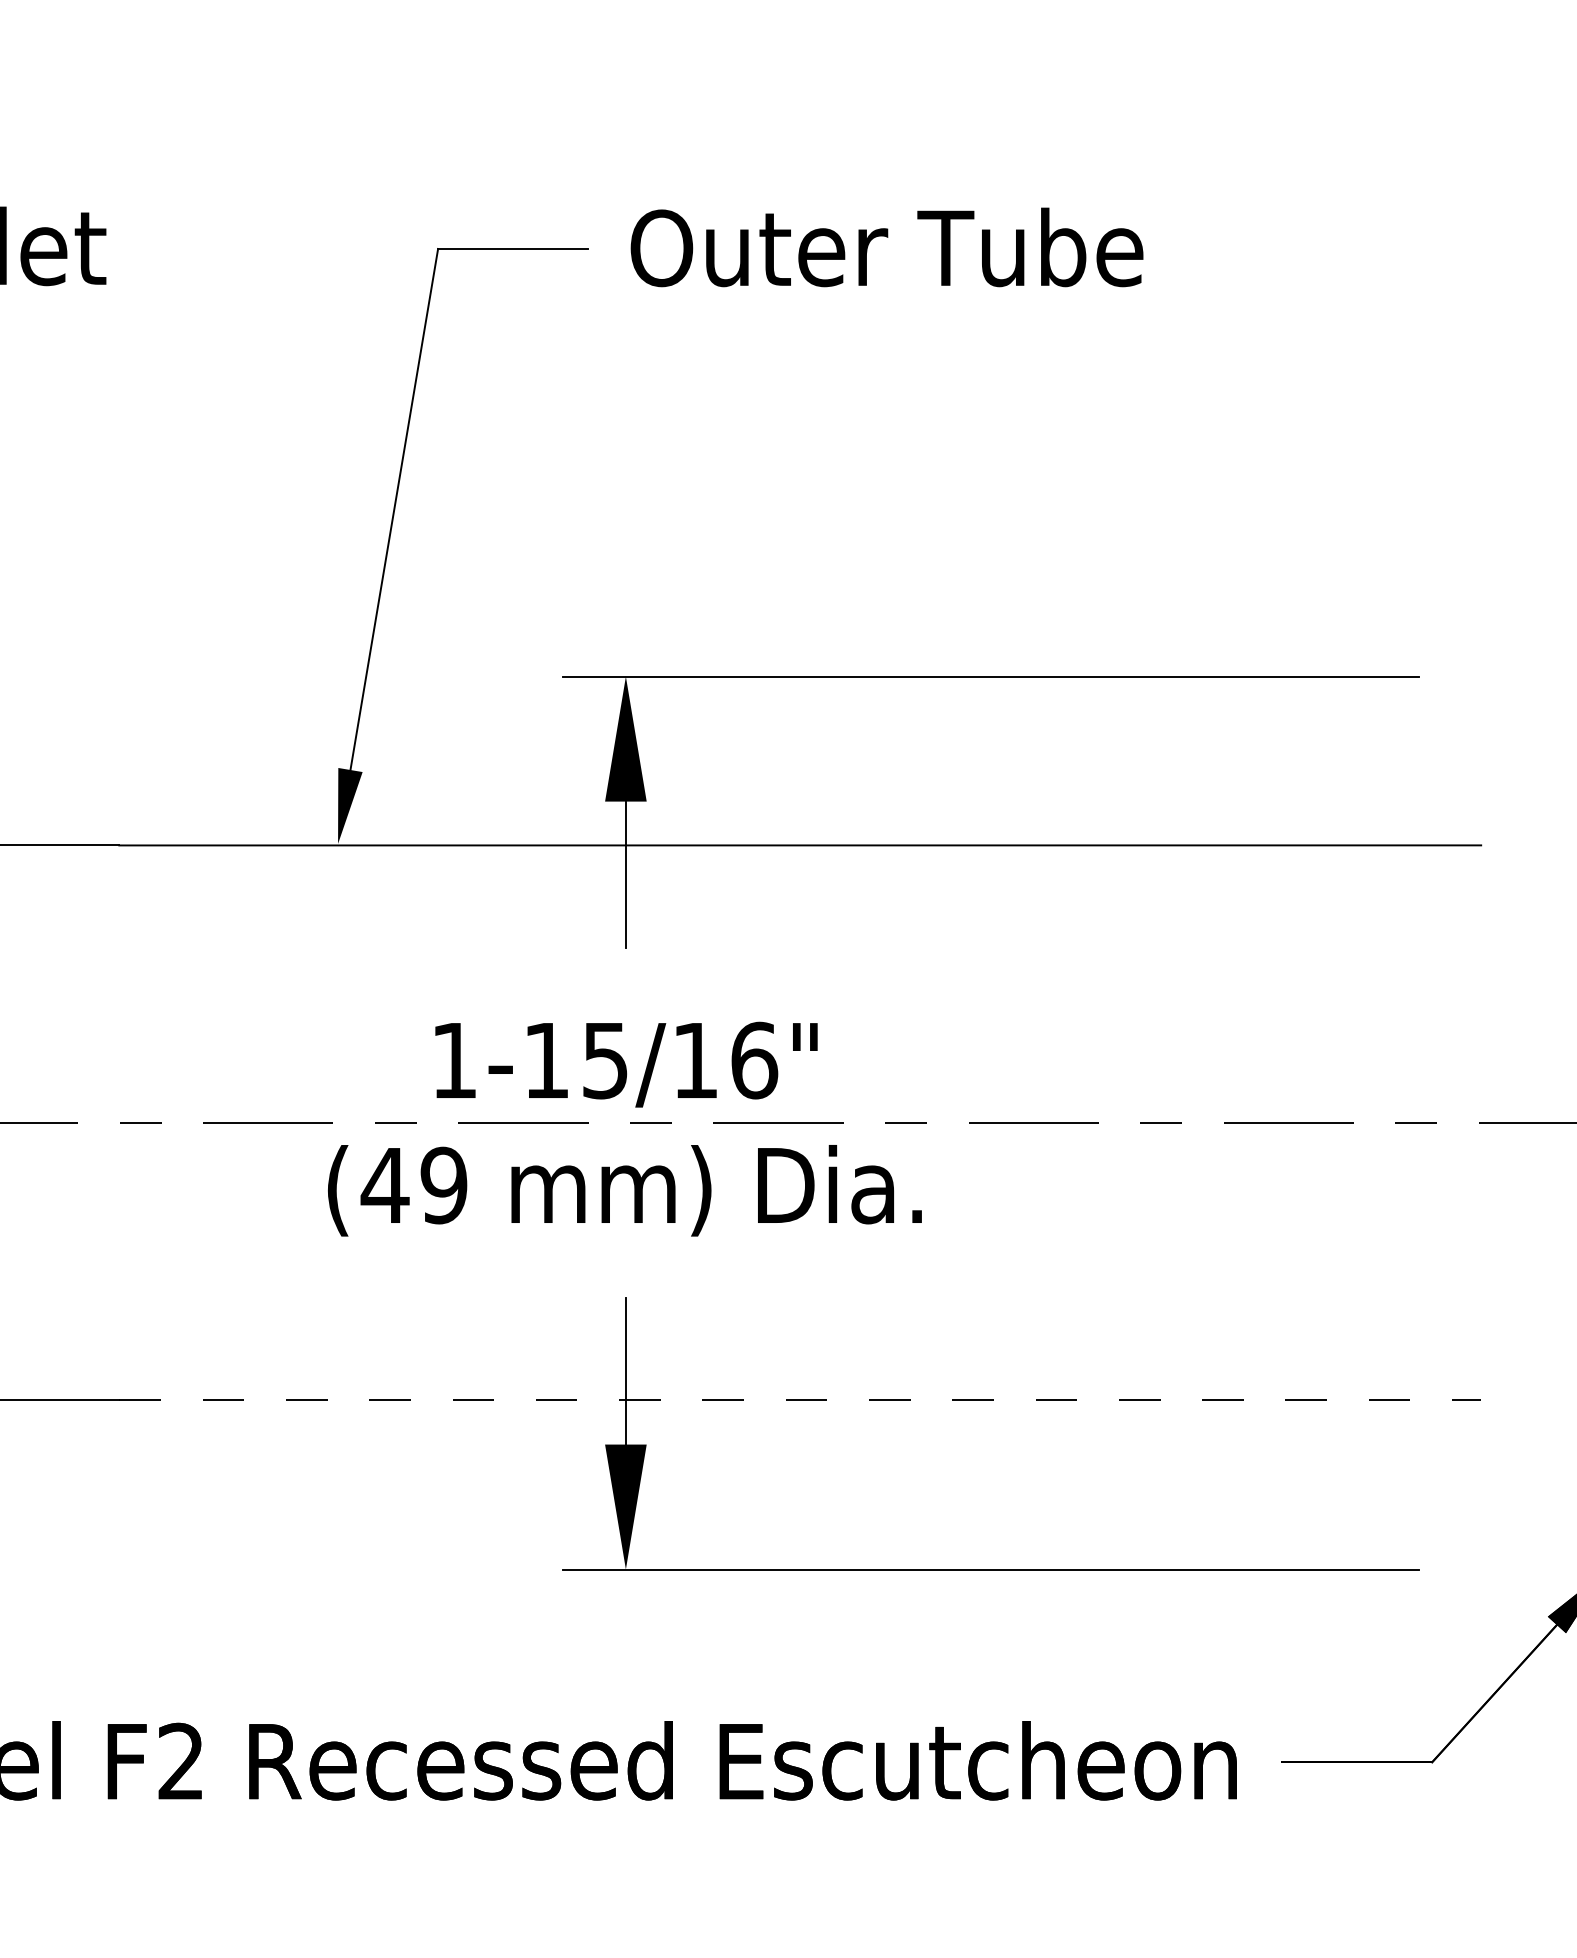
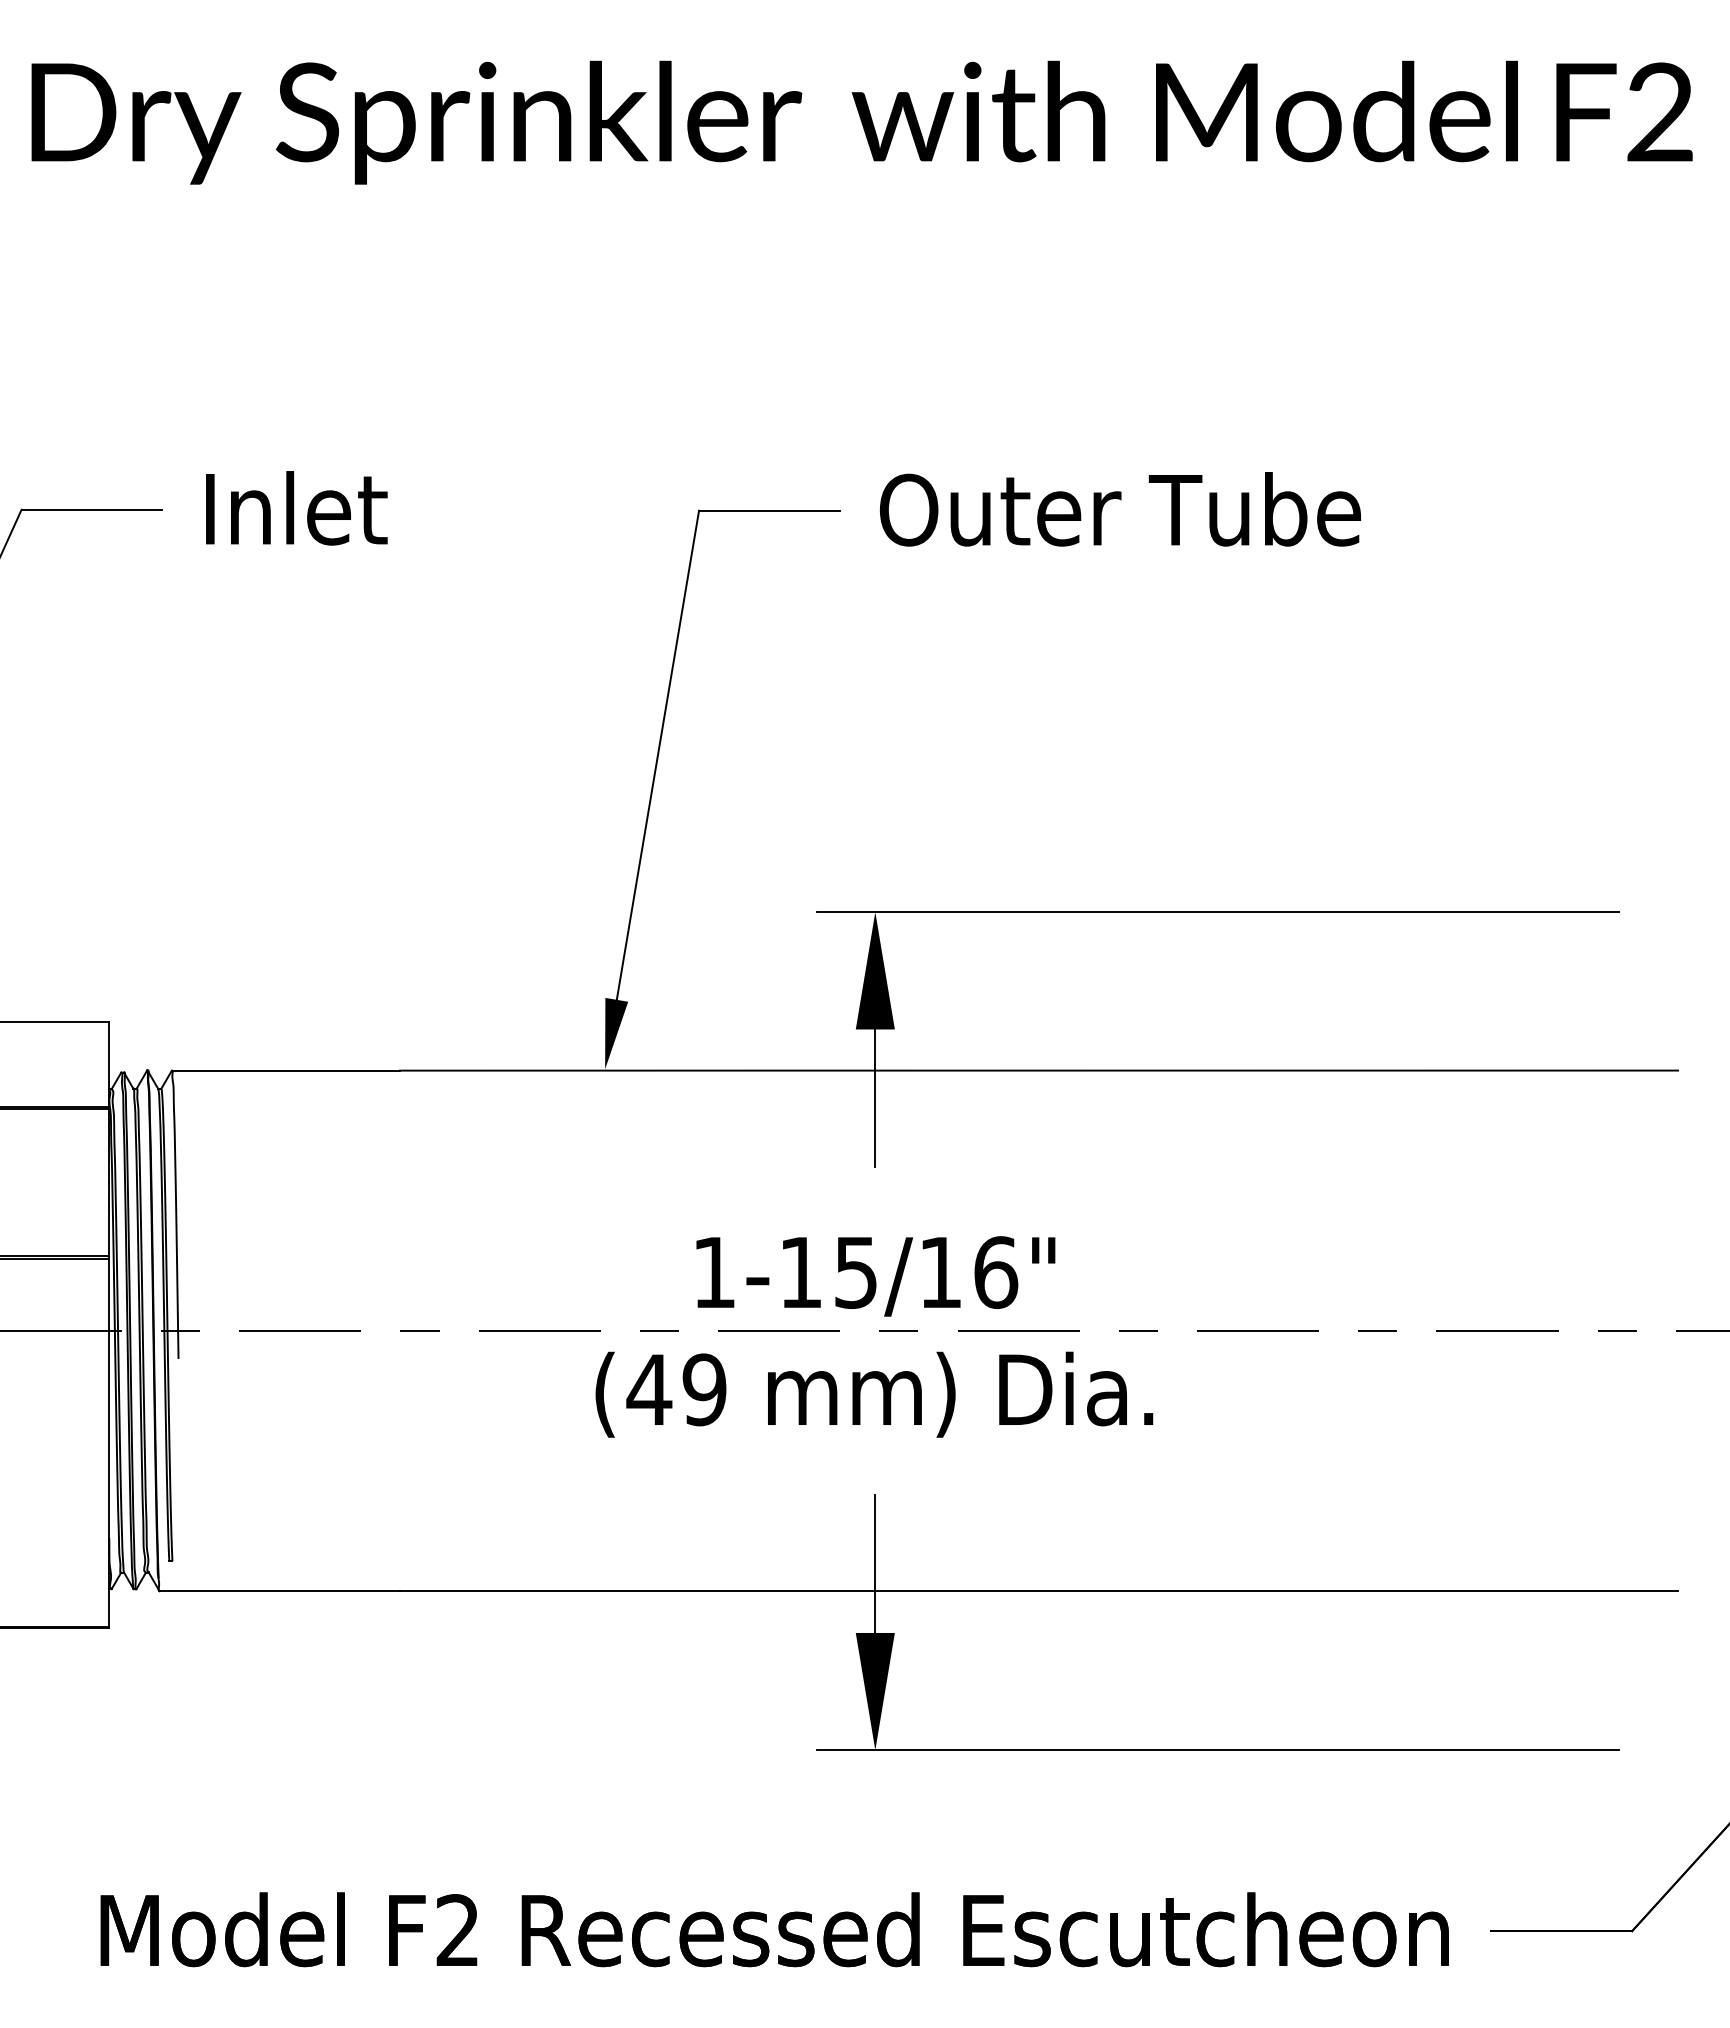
line: (800, 1400) -> (1039, 1591), dashed -> solid

